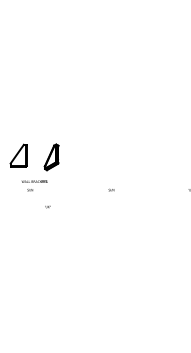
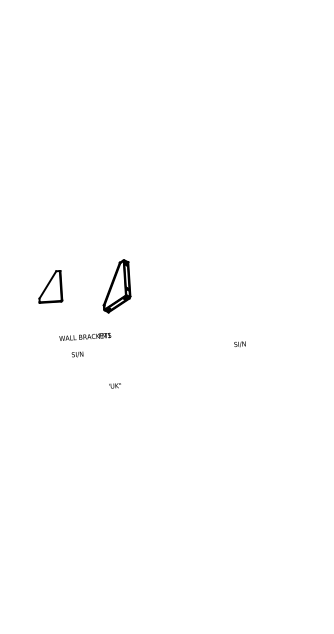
part: (18, 155) -> (49, 286), size x0.7

